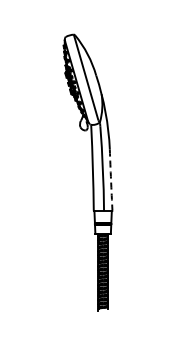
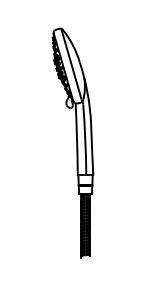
arc: (111, 180) -> (92, 149), dashed -> solid

